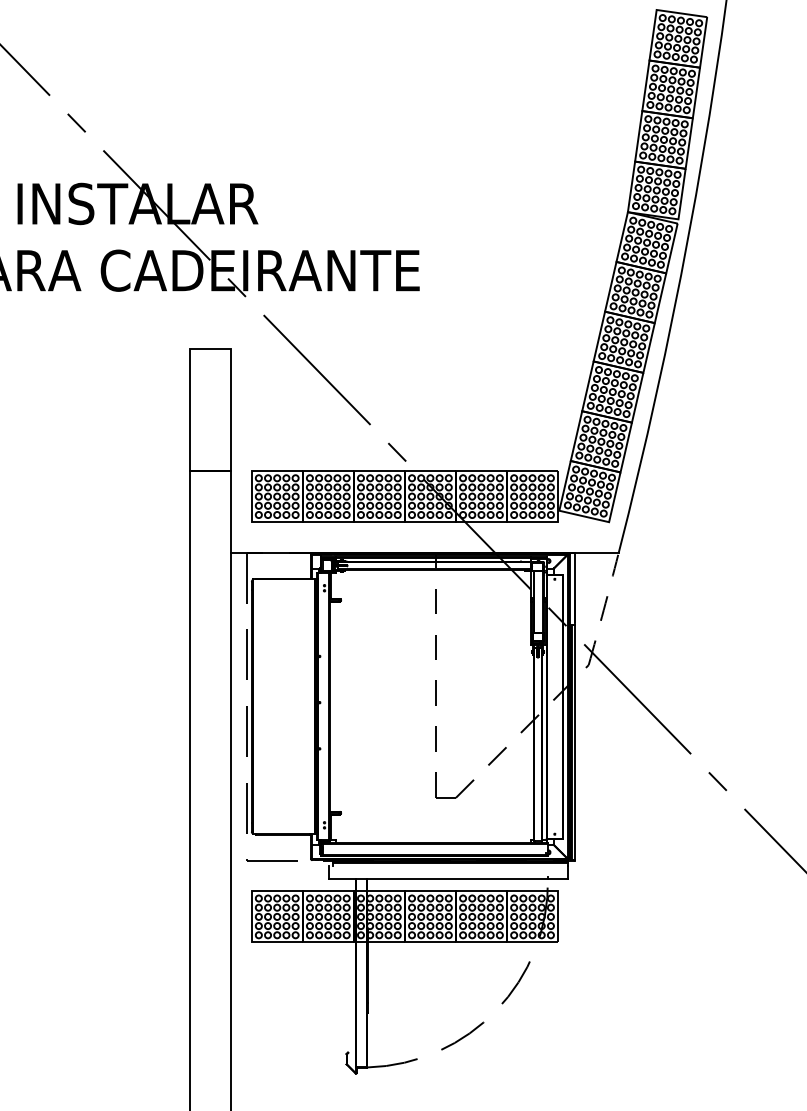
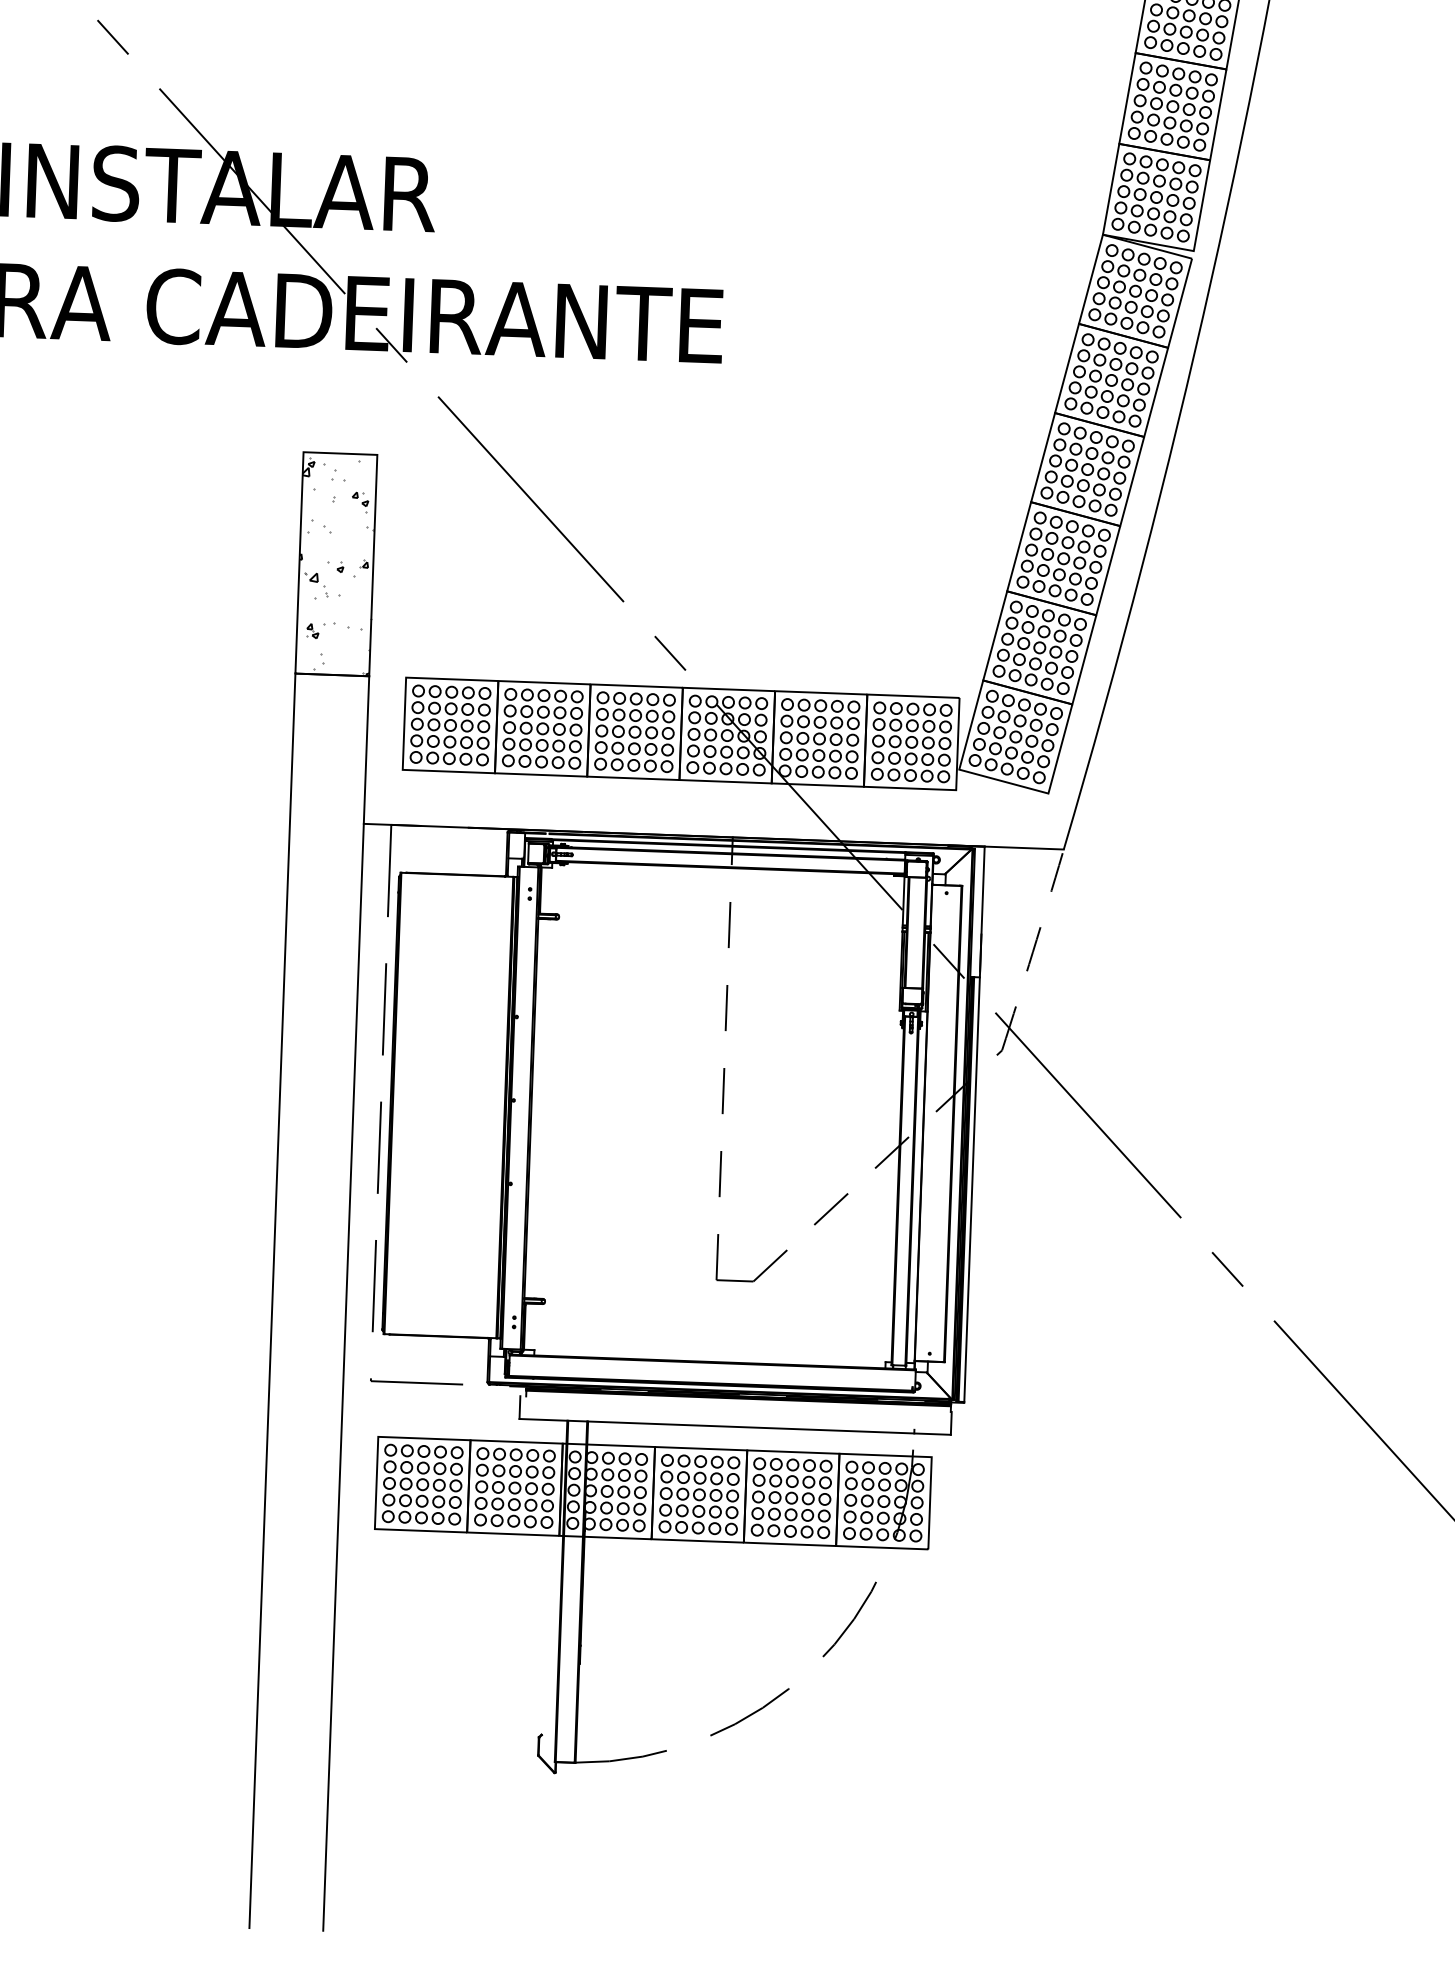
hatch: (210, 411) -> (335, 567), added

